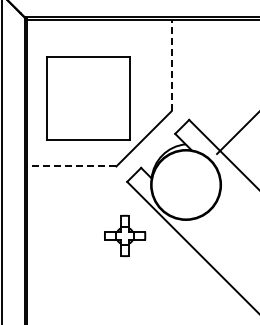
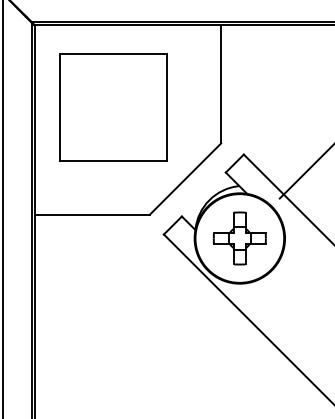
line: (171, 65) -> (221, 84), dashed -> solid
part: (88, 98) -> (113, 107), moved
line: (71, 166) -> (92, 214), dashed -> solid
part: (125, 235) -> (240, 237), moved

